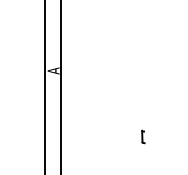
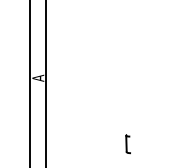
part: (143, 136) -> (128, 143), size x1.43

